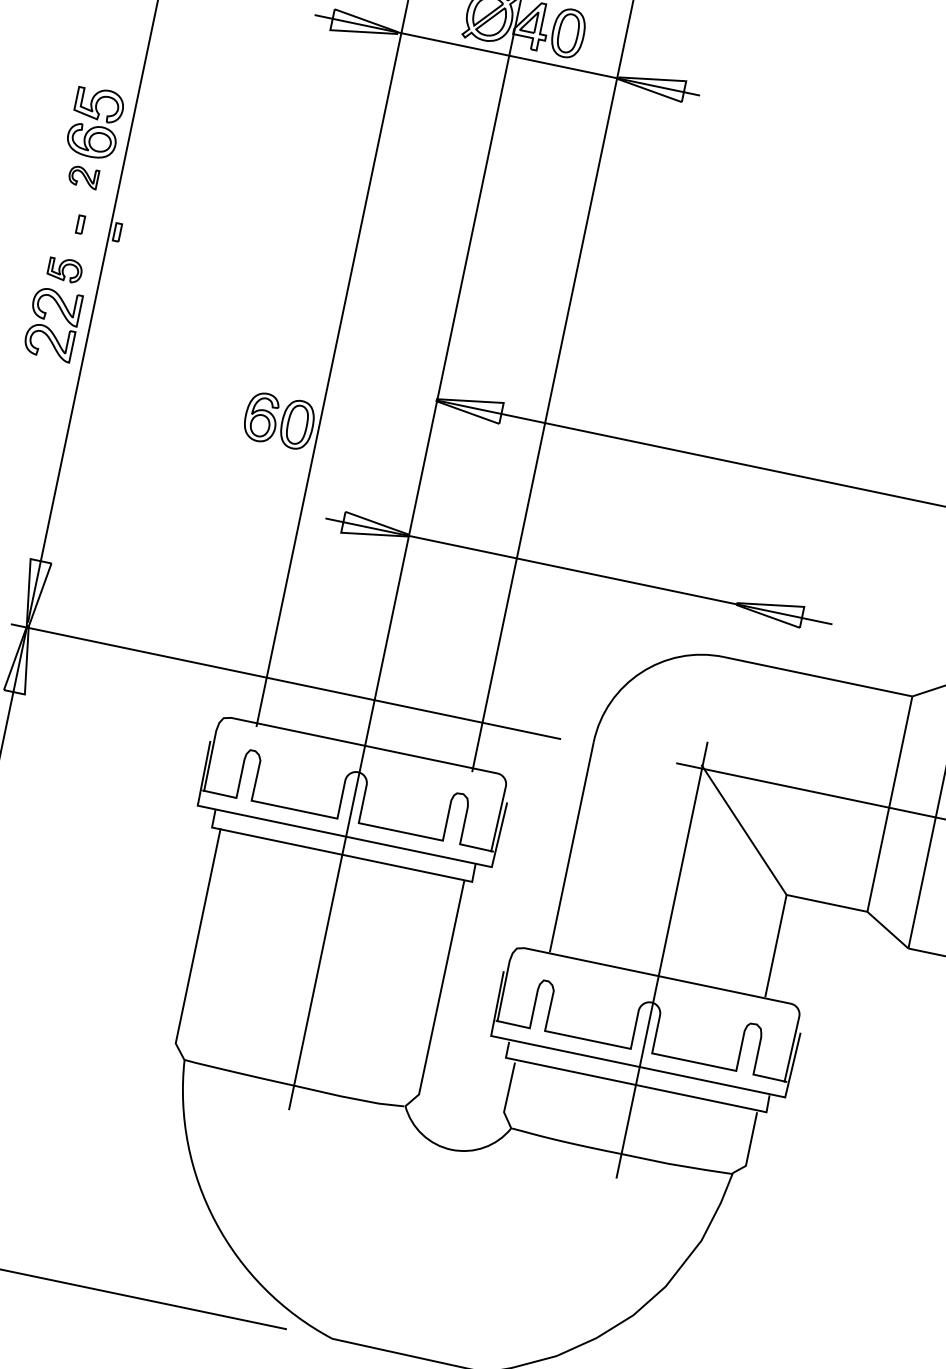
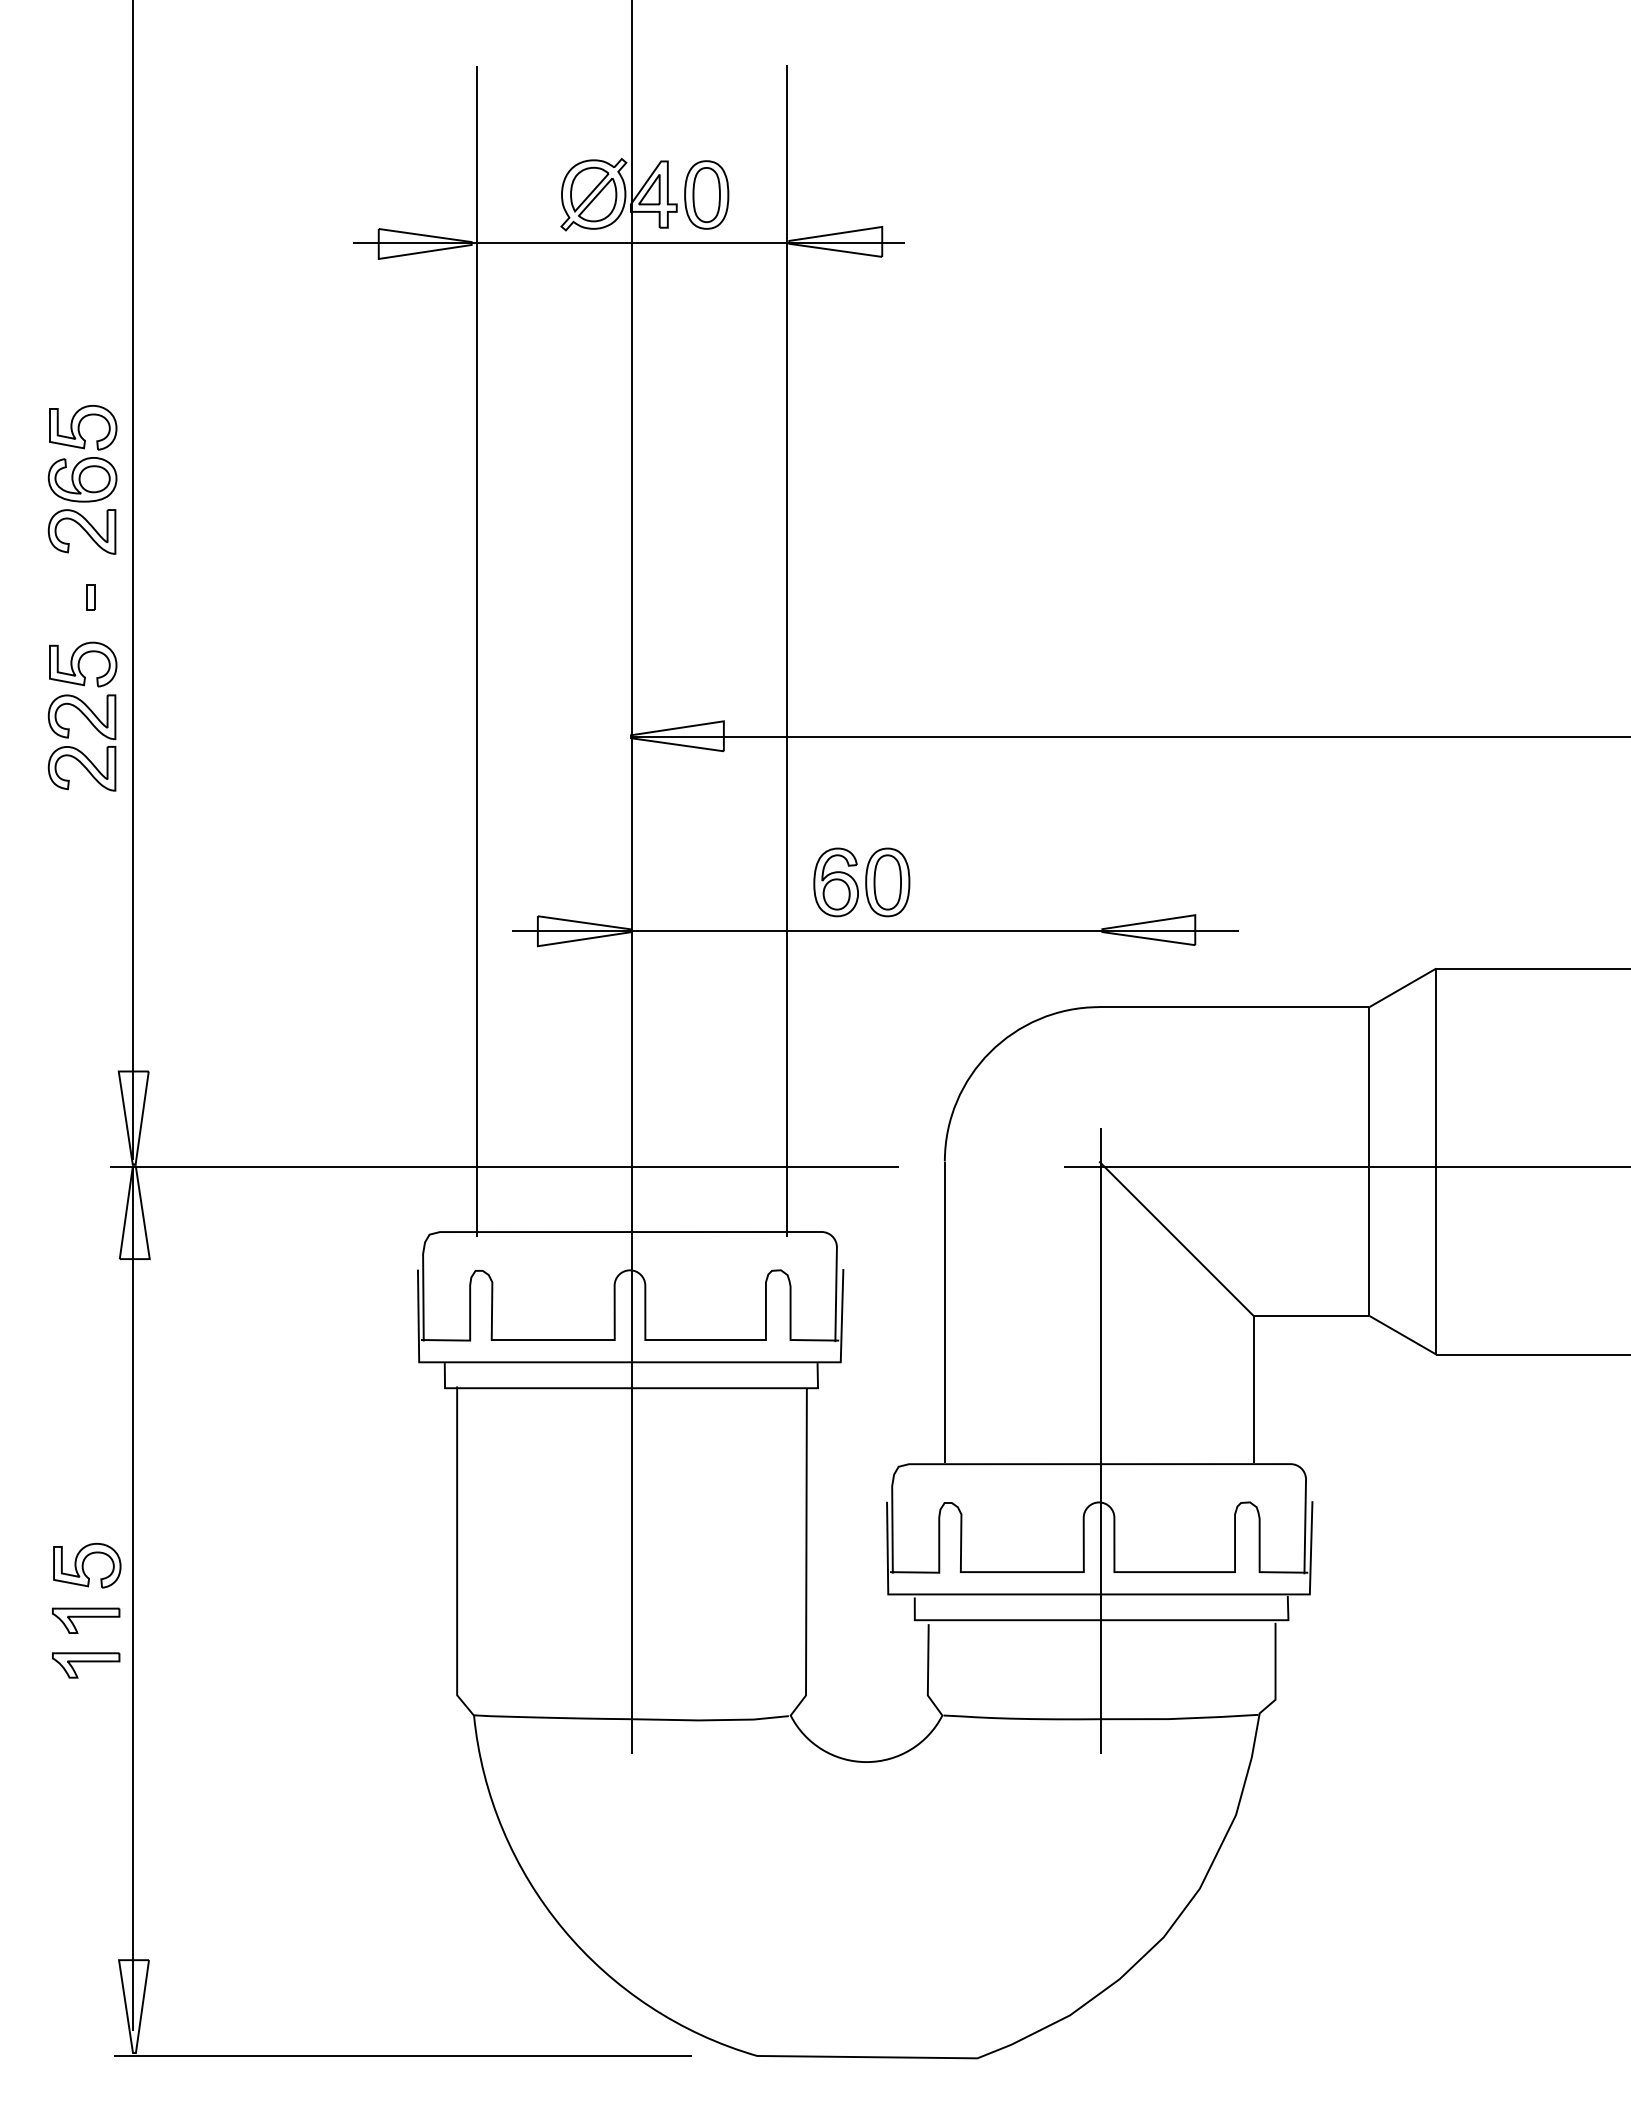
part: (83, 176) -> (81, 531), size x1.67
part: (116, 232) -> (143, 597), removed
part: (65, 270) -> (83, 664), size x1.43
part: (279, 420) -> (861, 882), moved

